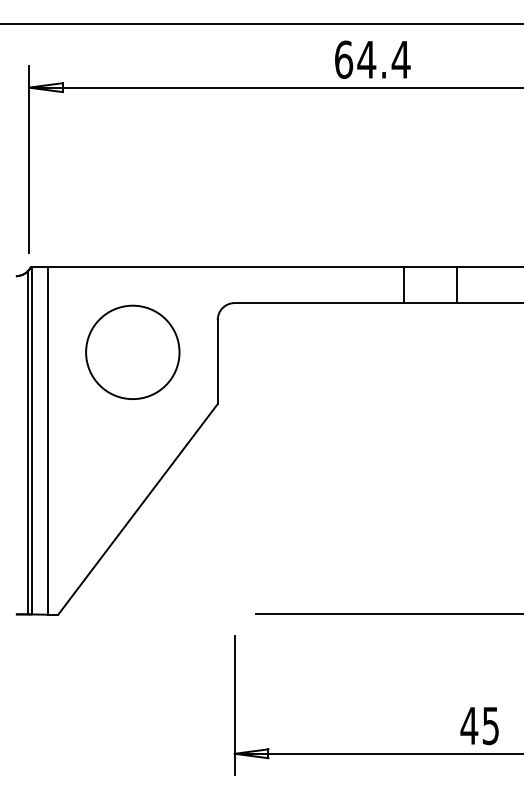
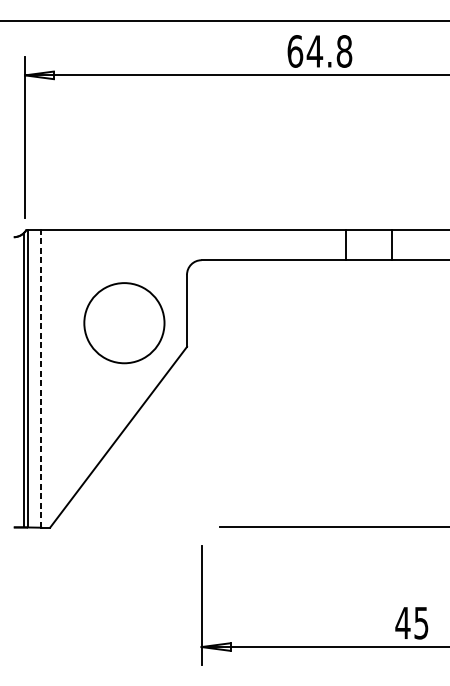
text: (400, 59) -> (343, 51), 64.4 -> 64.8
circle: (132, 351) -> (124, 322), moved
line: (47, 441) -> (40, 379), solid -> dashed

